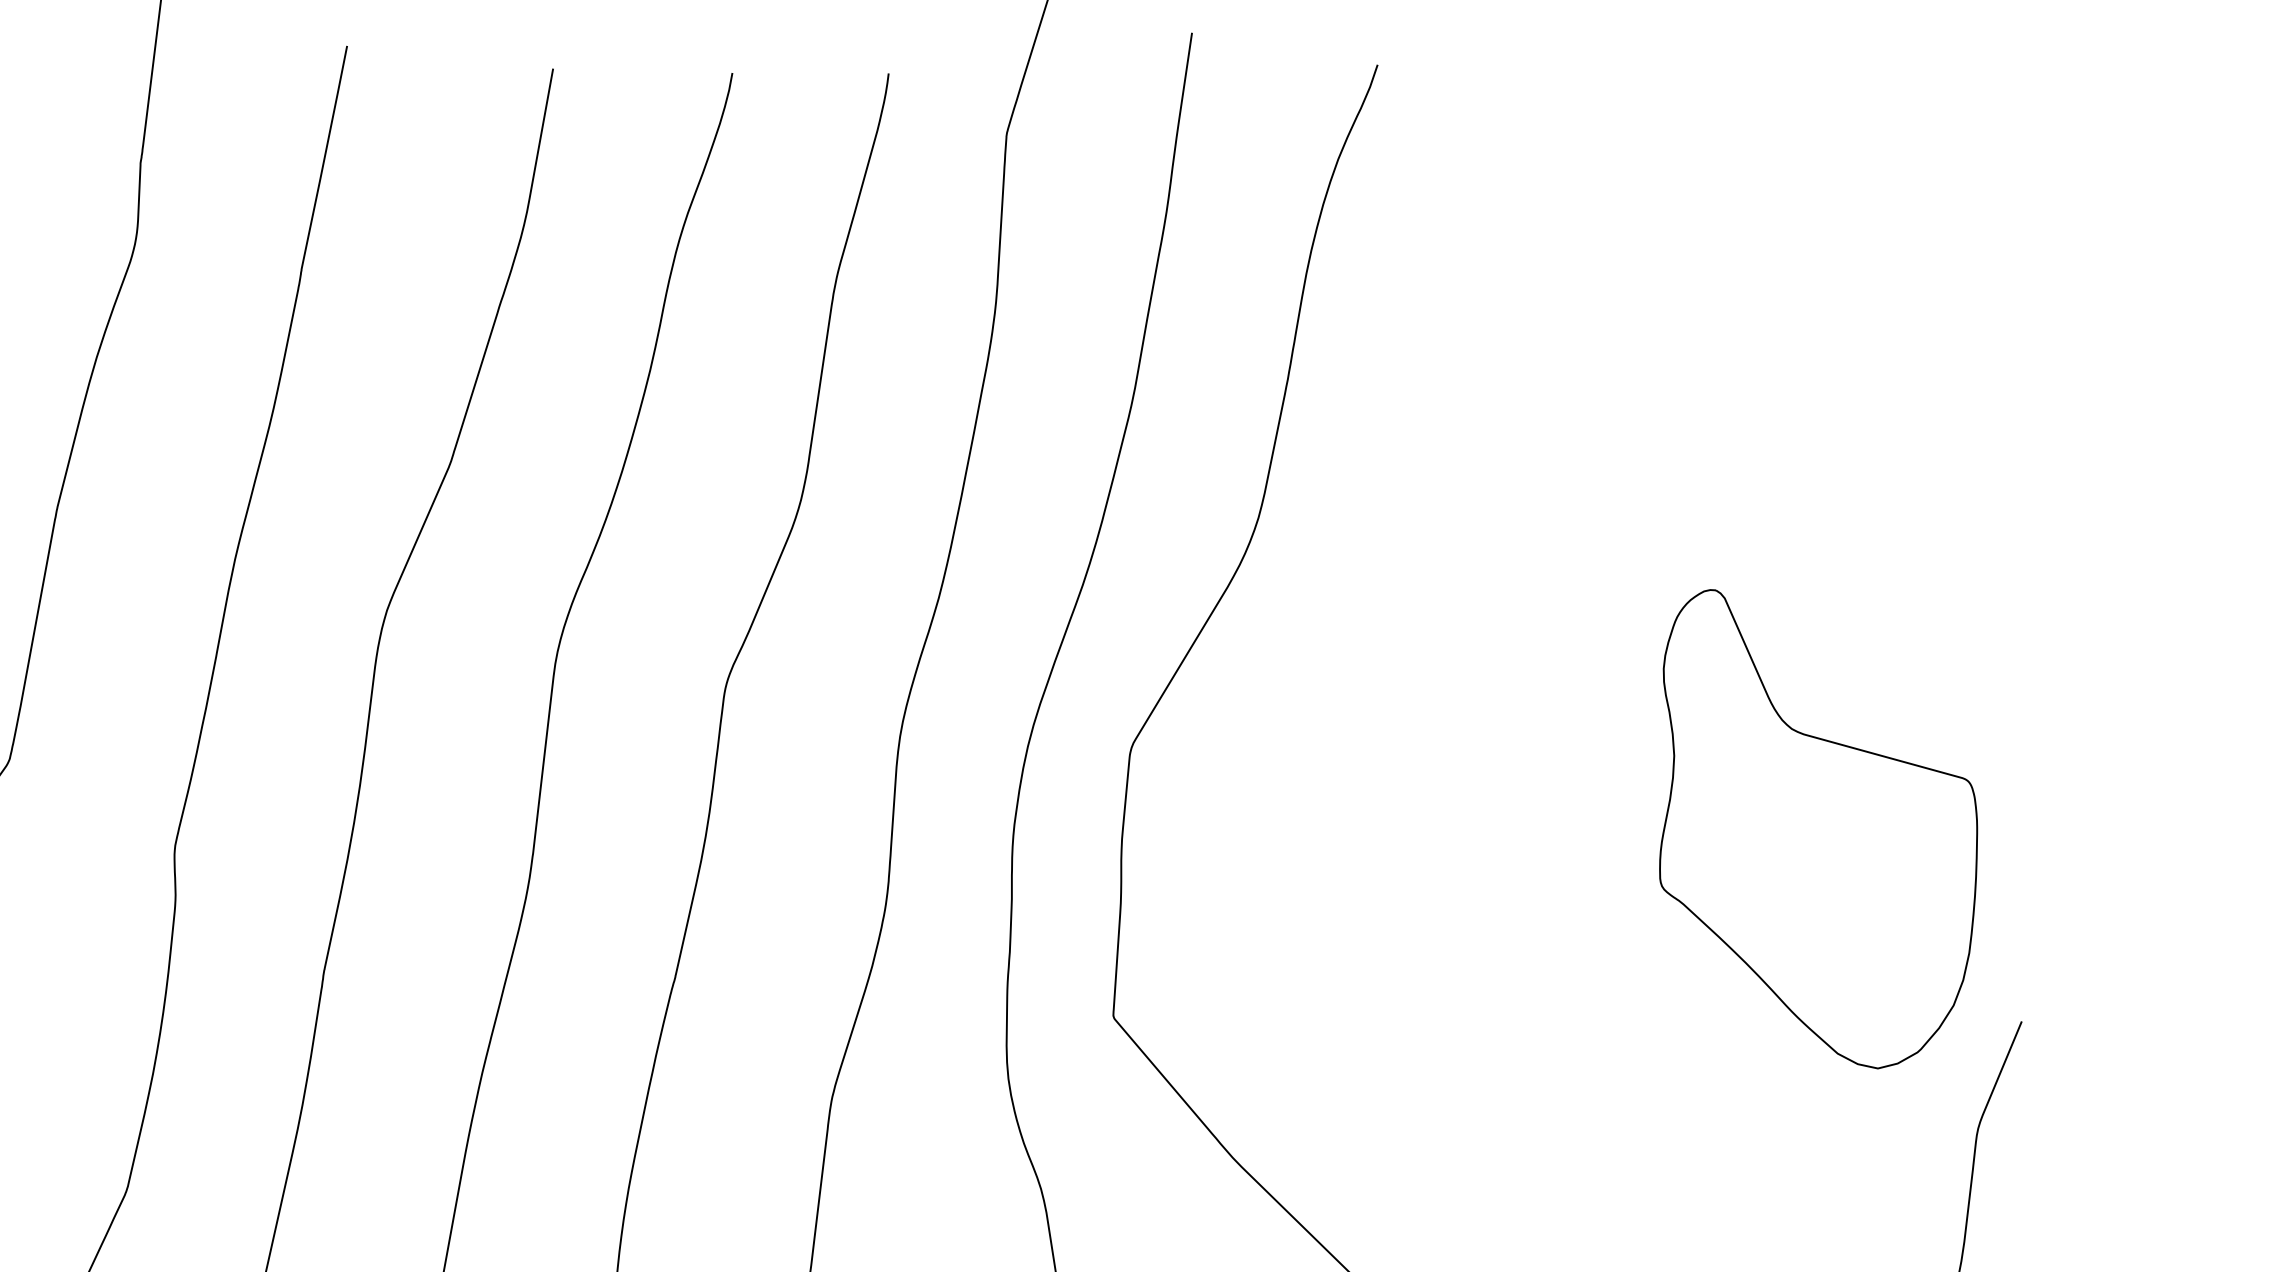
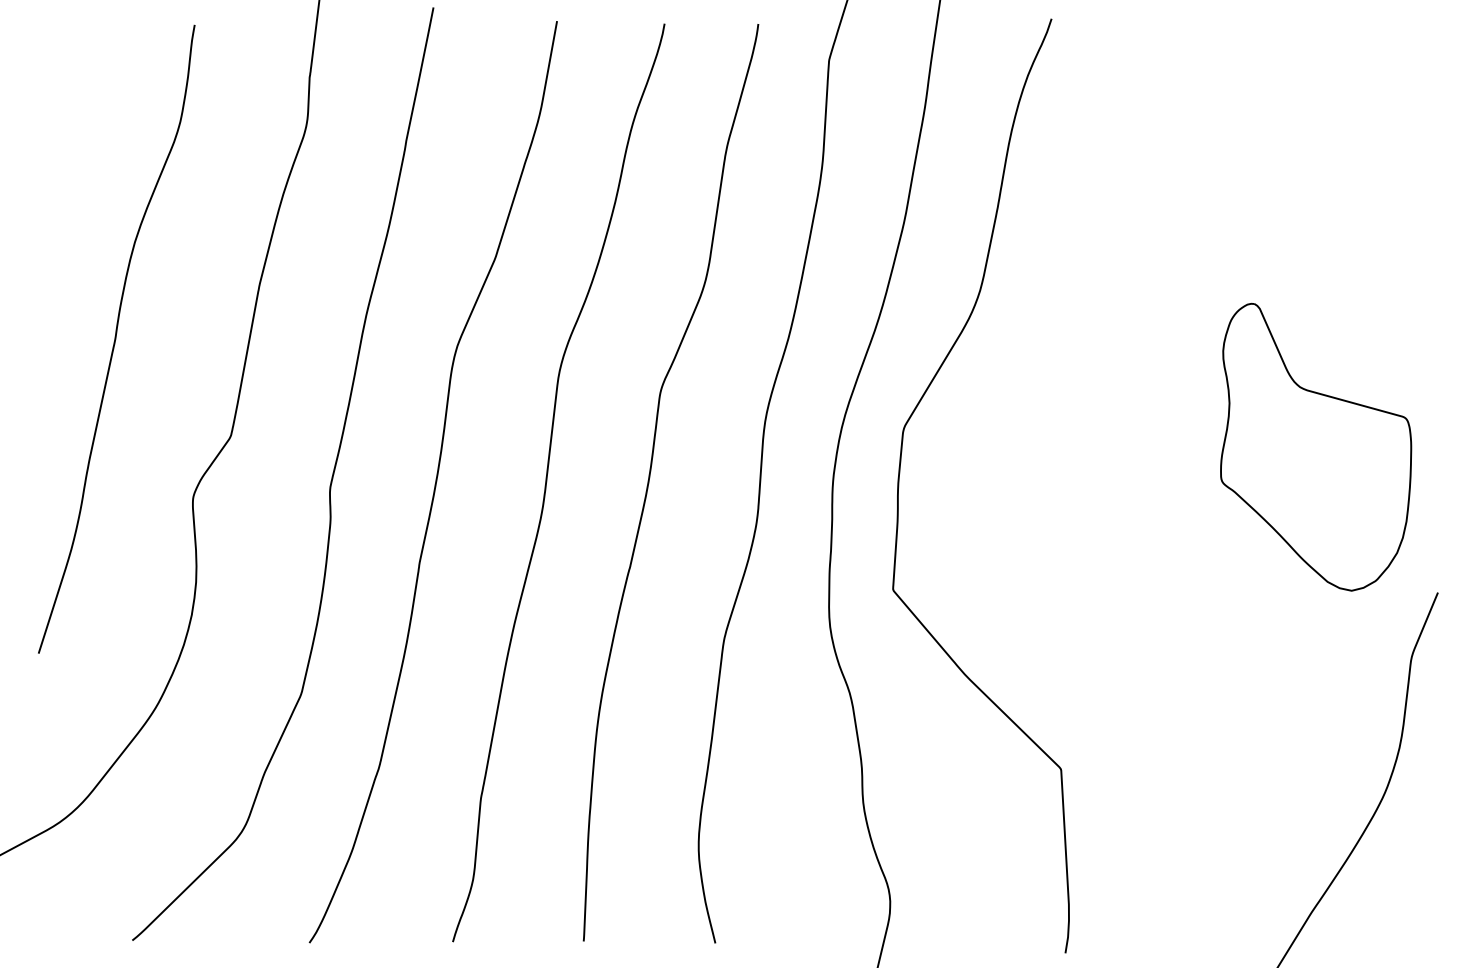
part: (1819, 827) -> (1316, 446), moved

